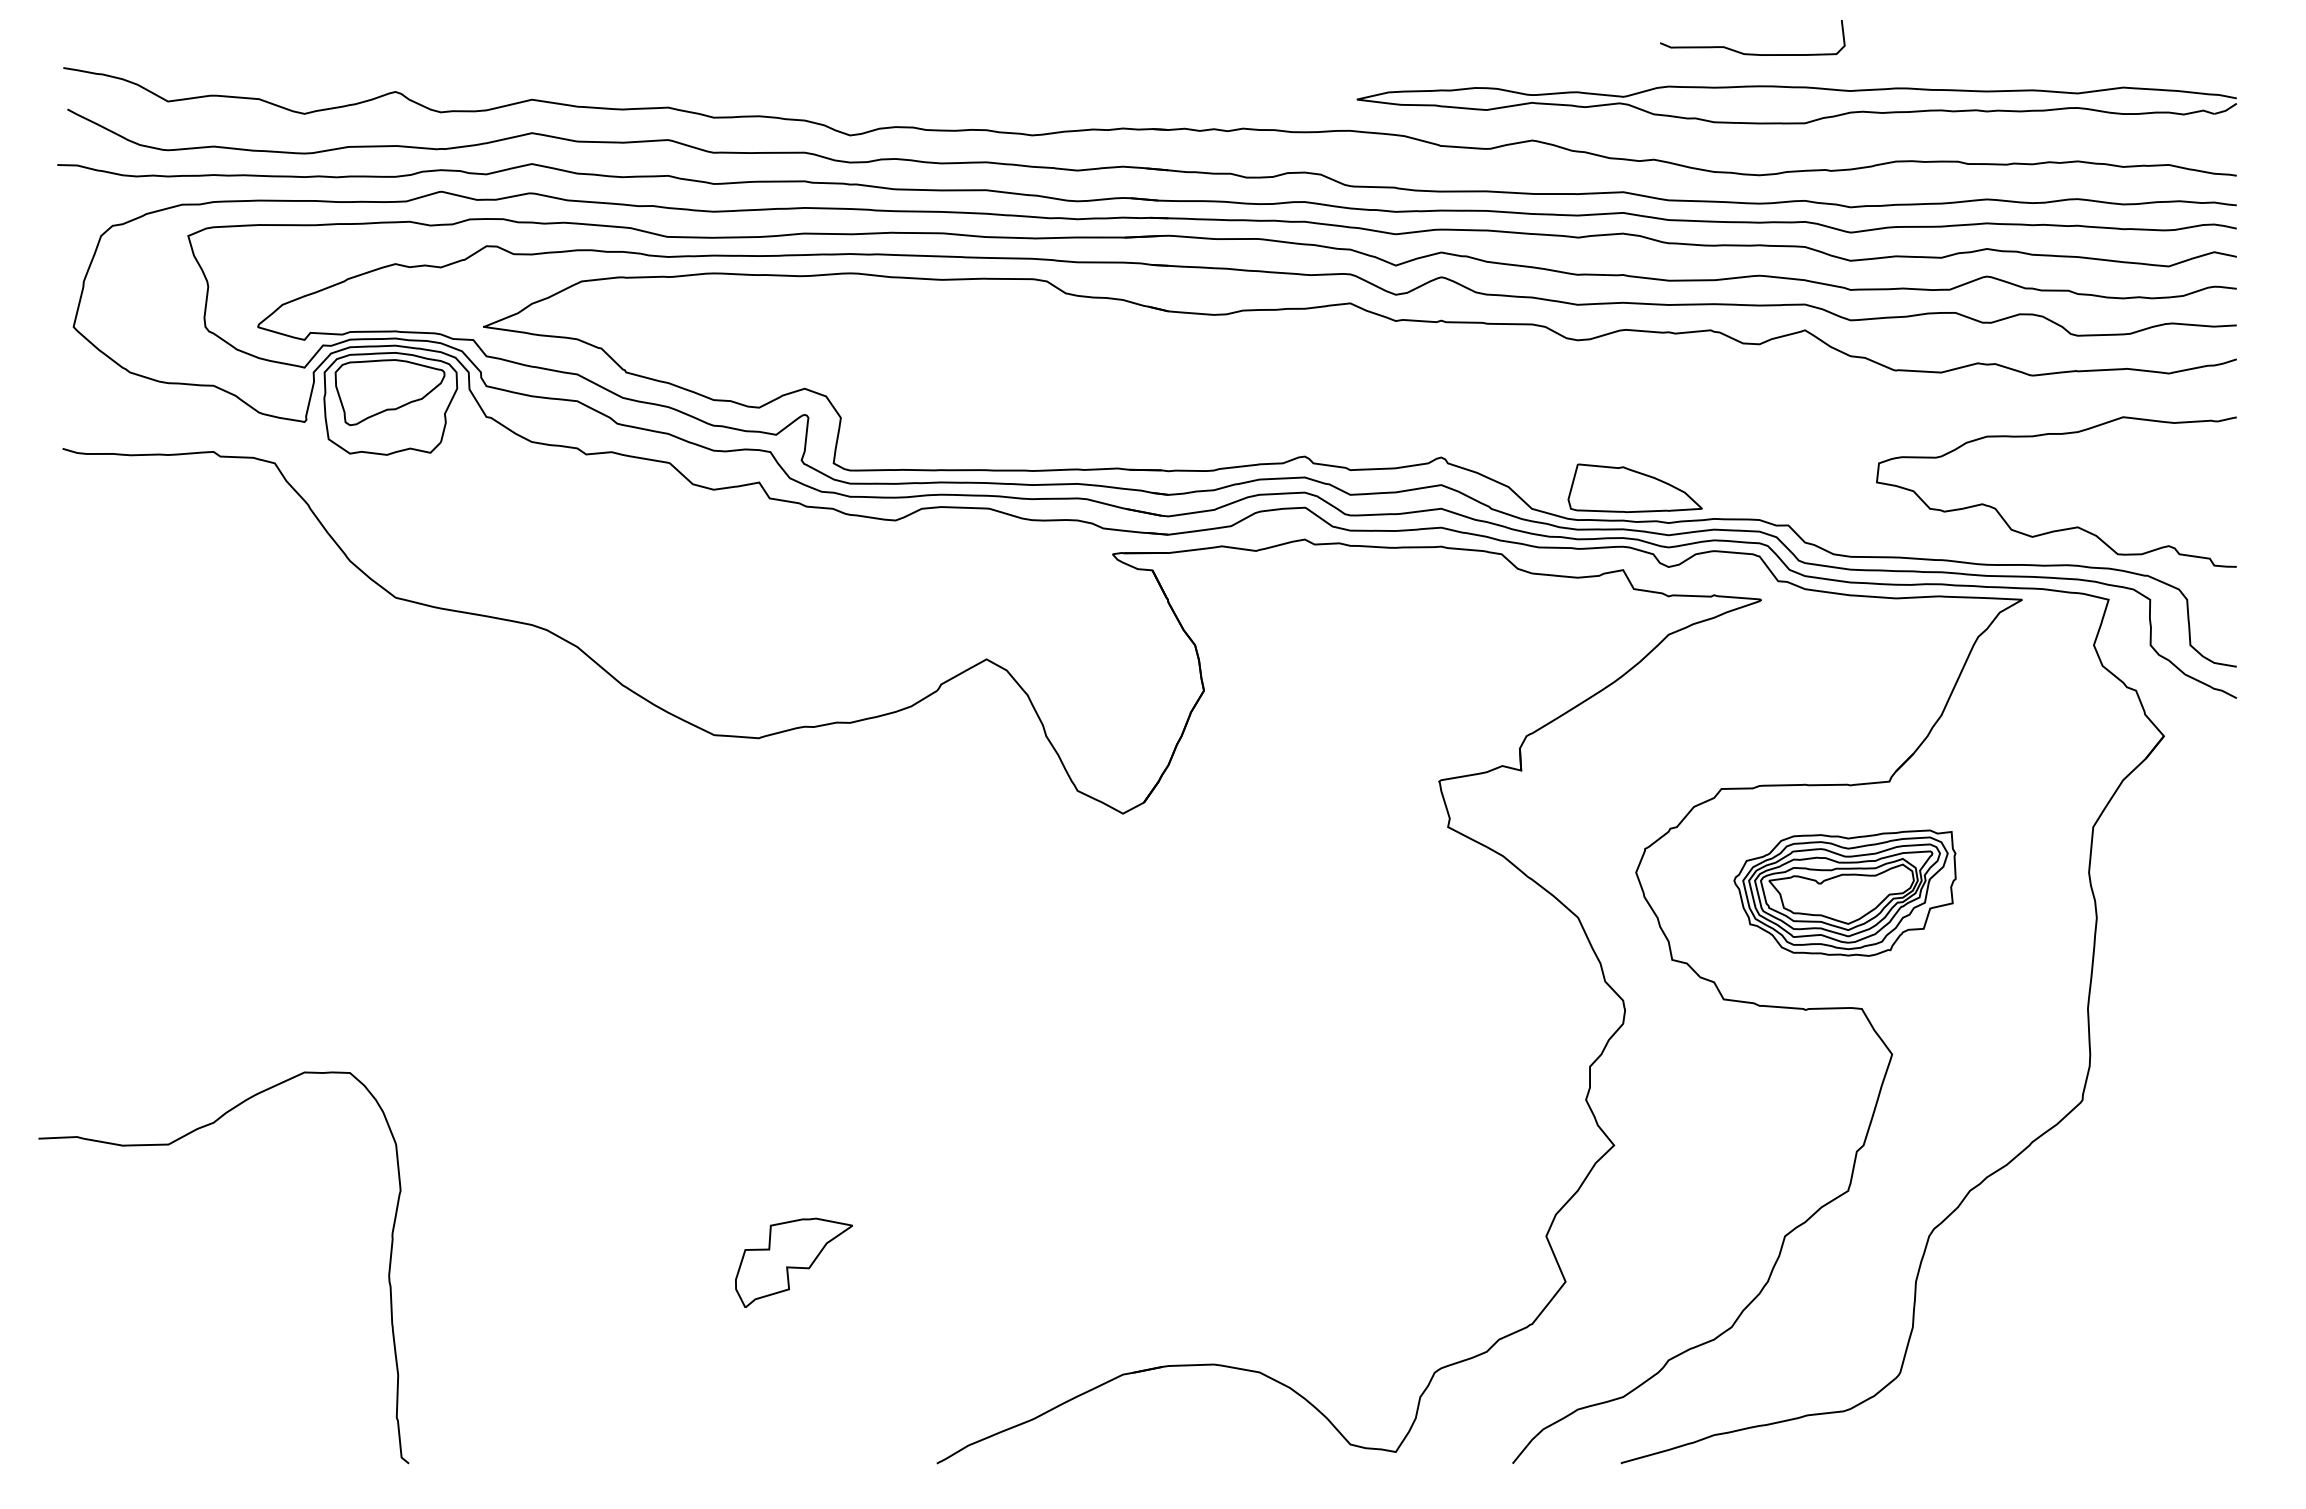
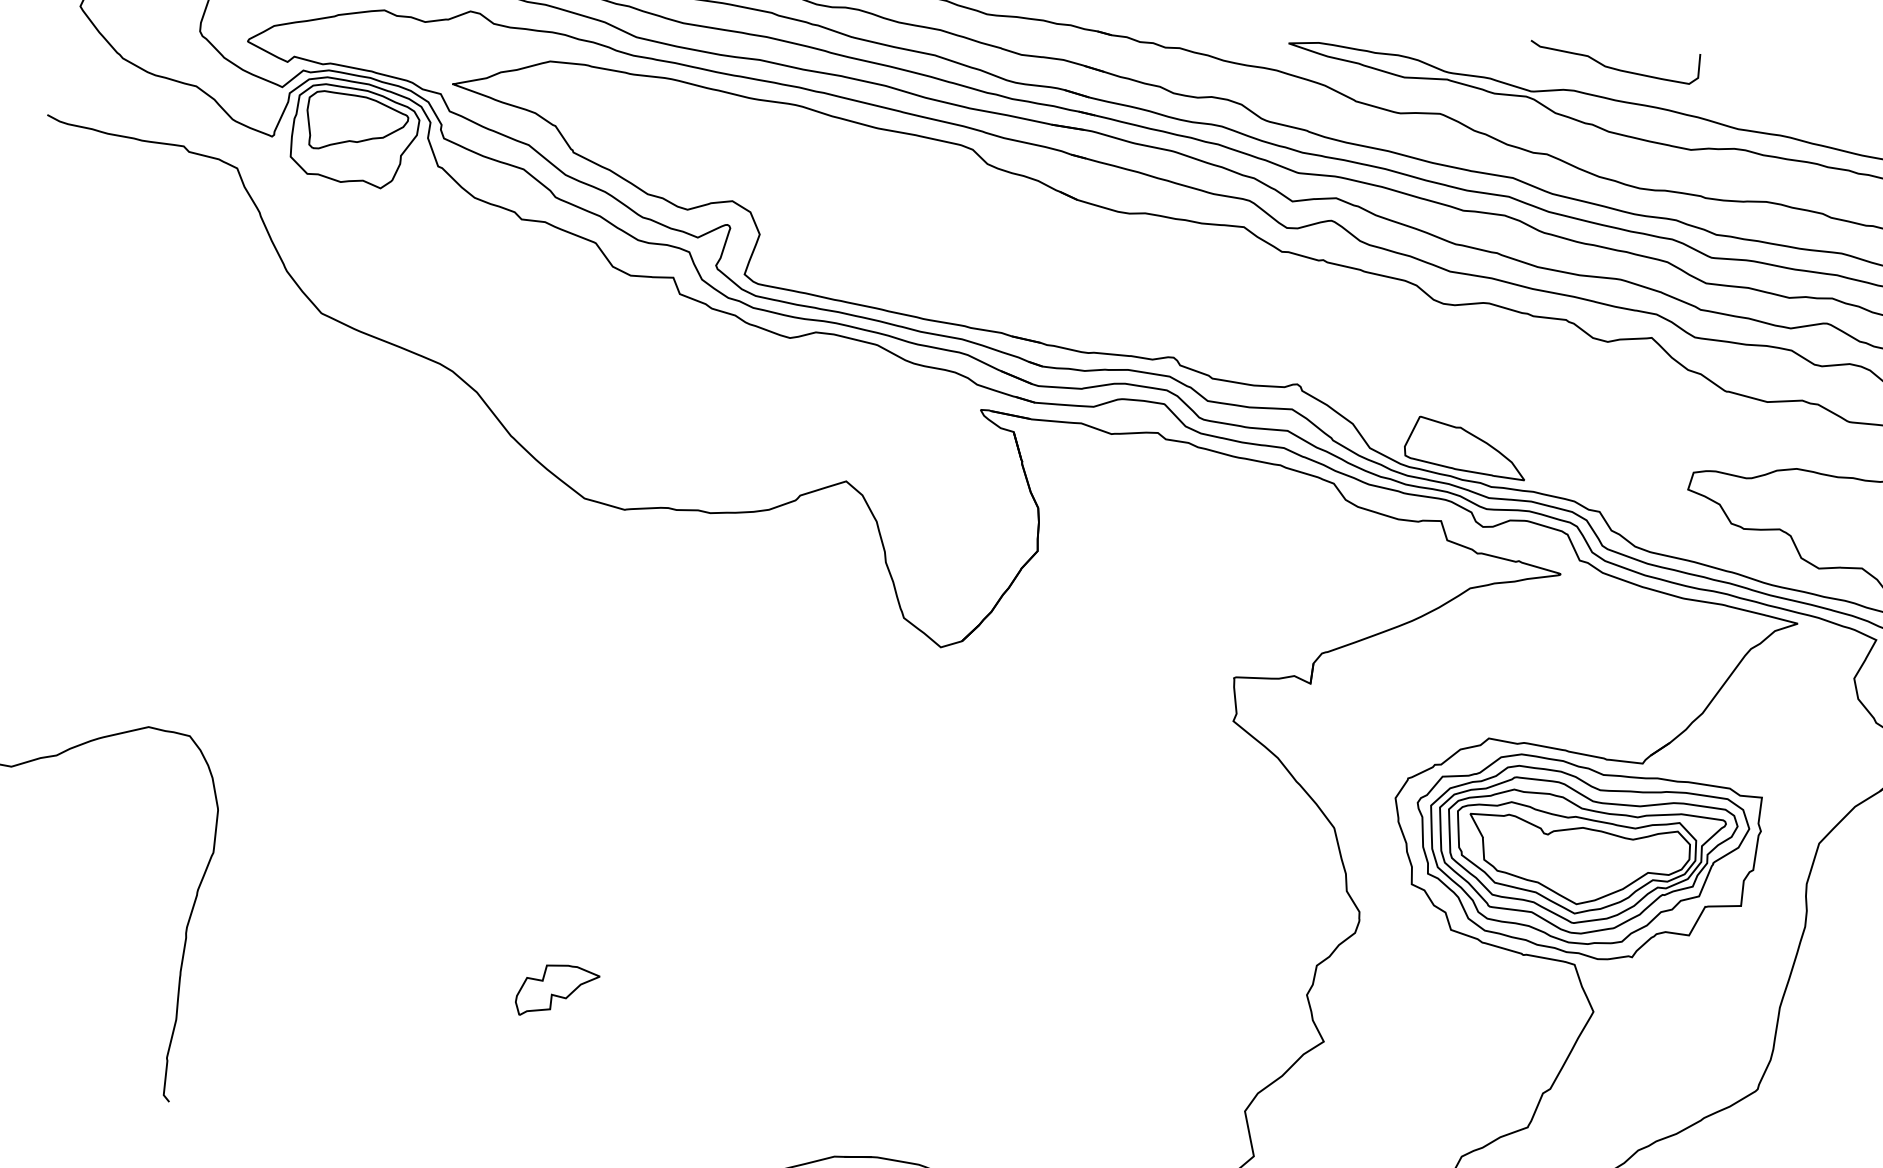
curve: (1752, 53) -> (1612, 67), moved
part: (1844, 892) -> (1580, 855), size x1.67
part: (793, 1262) -> (556, 992), size x0.71

